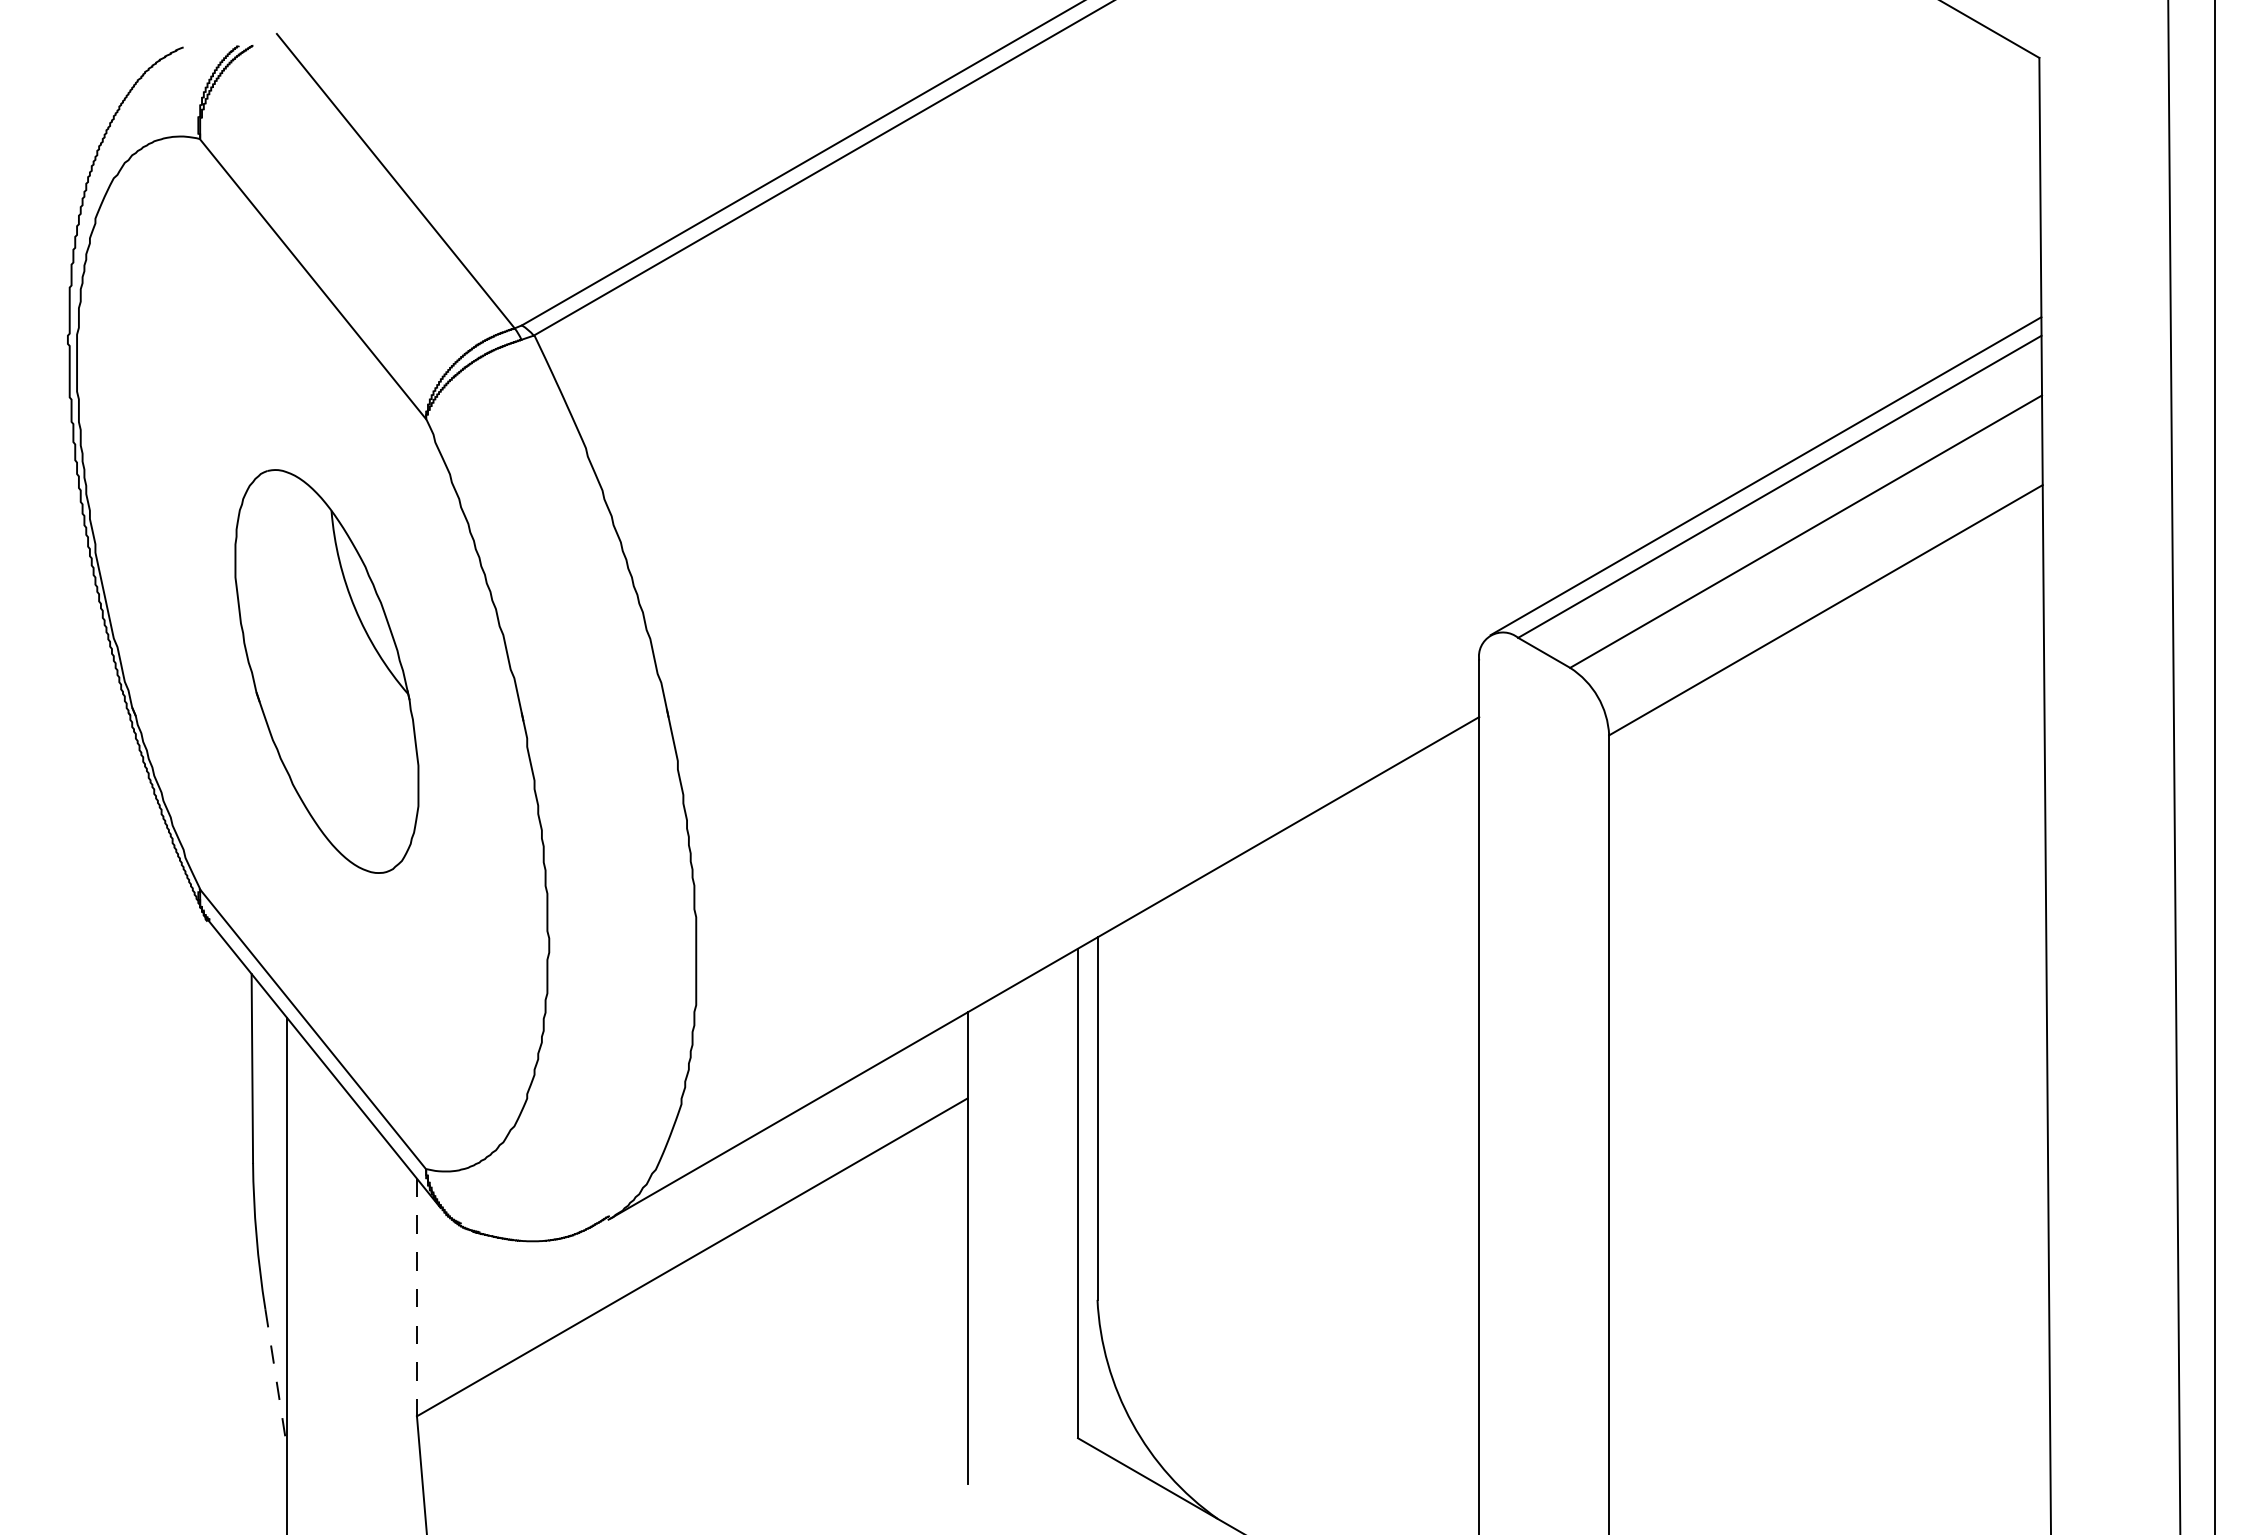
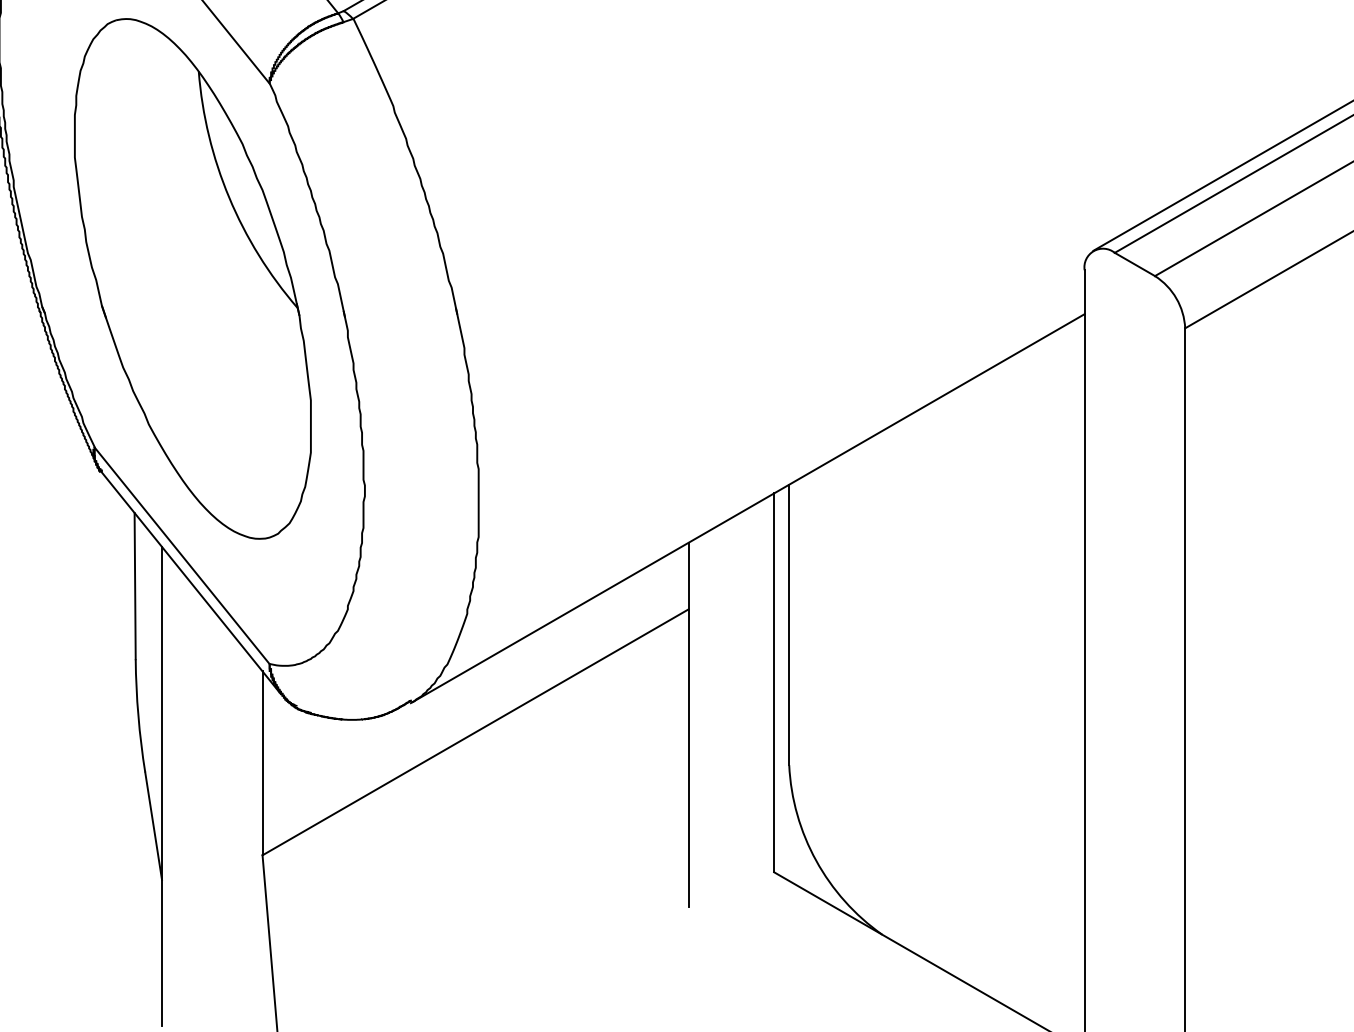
part: (326, 671) -> (192, 278), size x1.67
line: (416, 1297) -> (262, 763), dashed -> solid
line: (276, 1379) -> (153, 826), dashed -> solid

